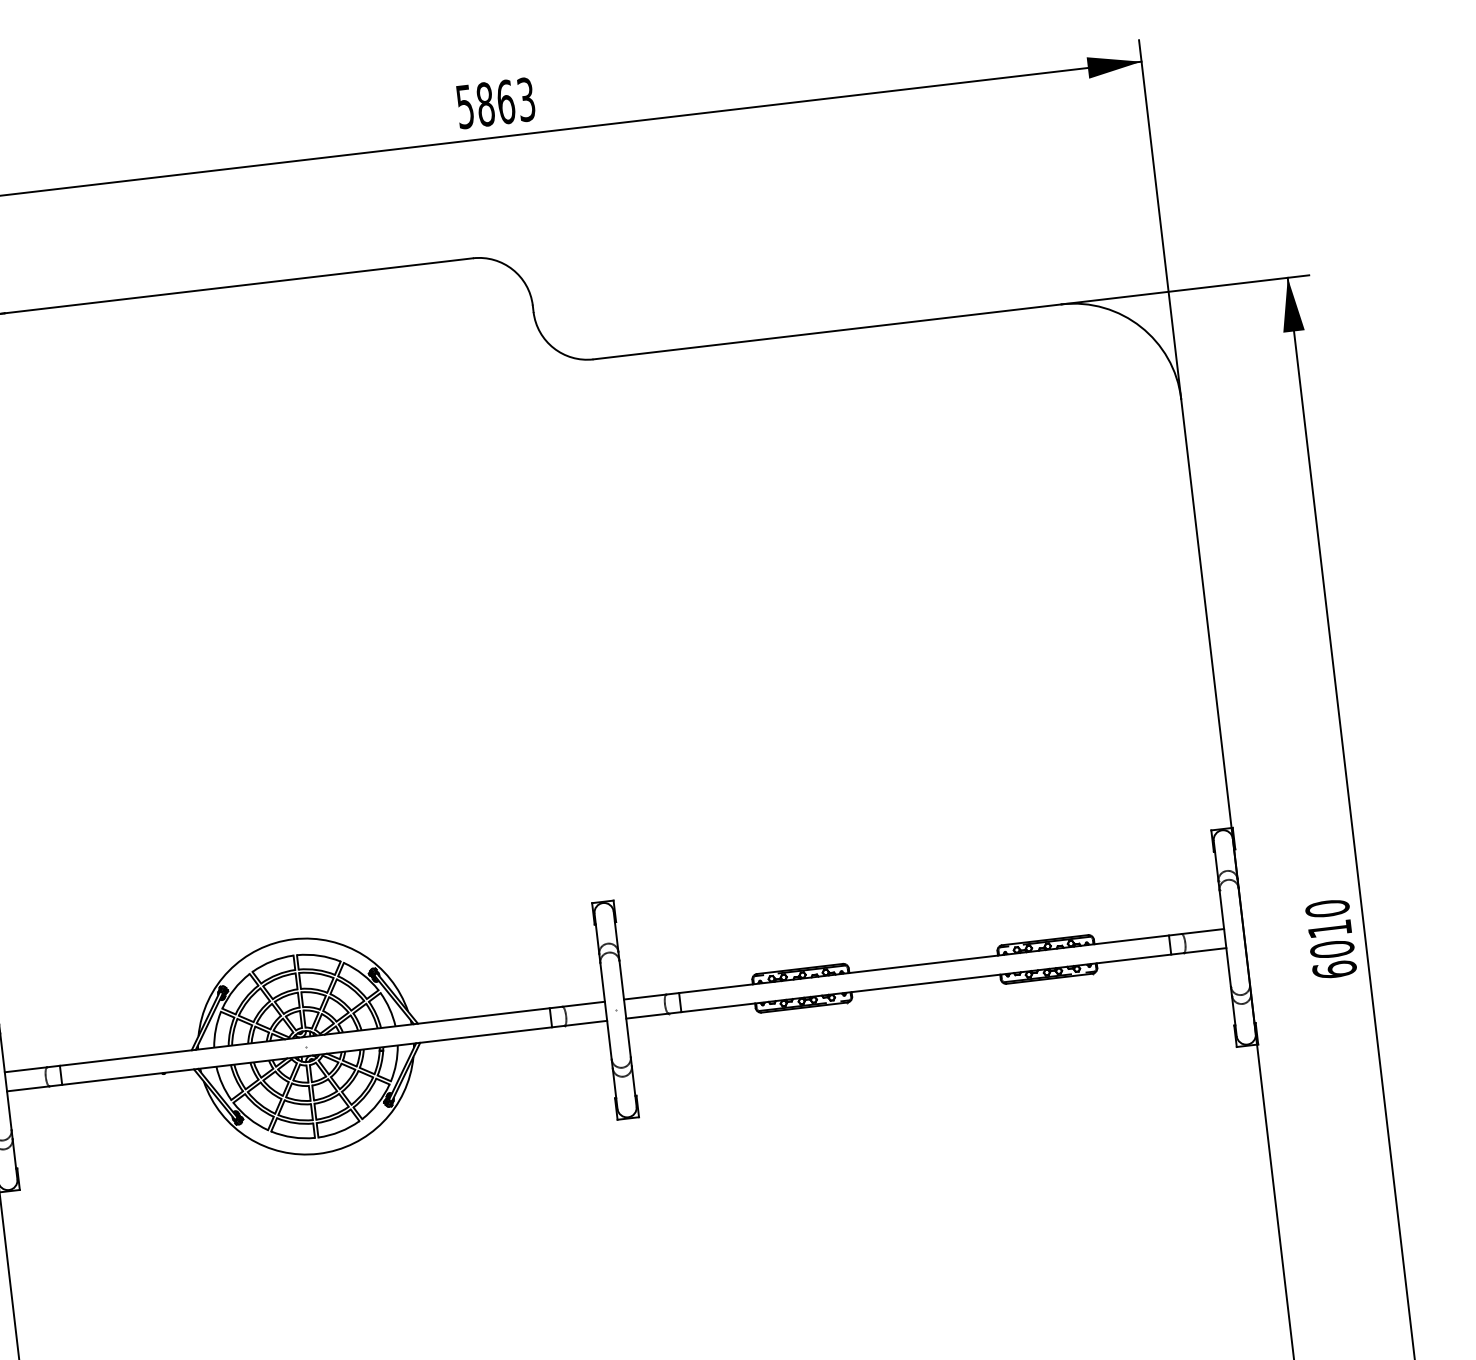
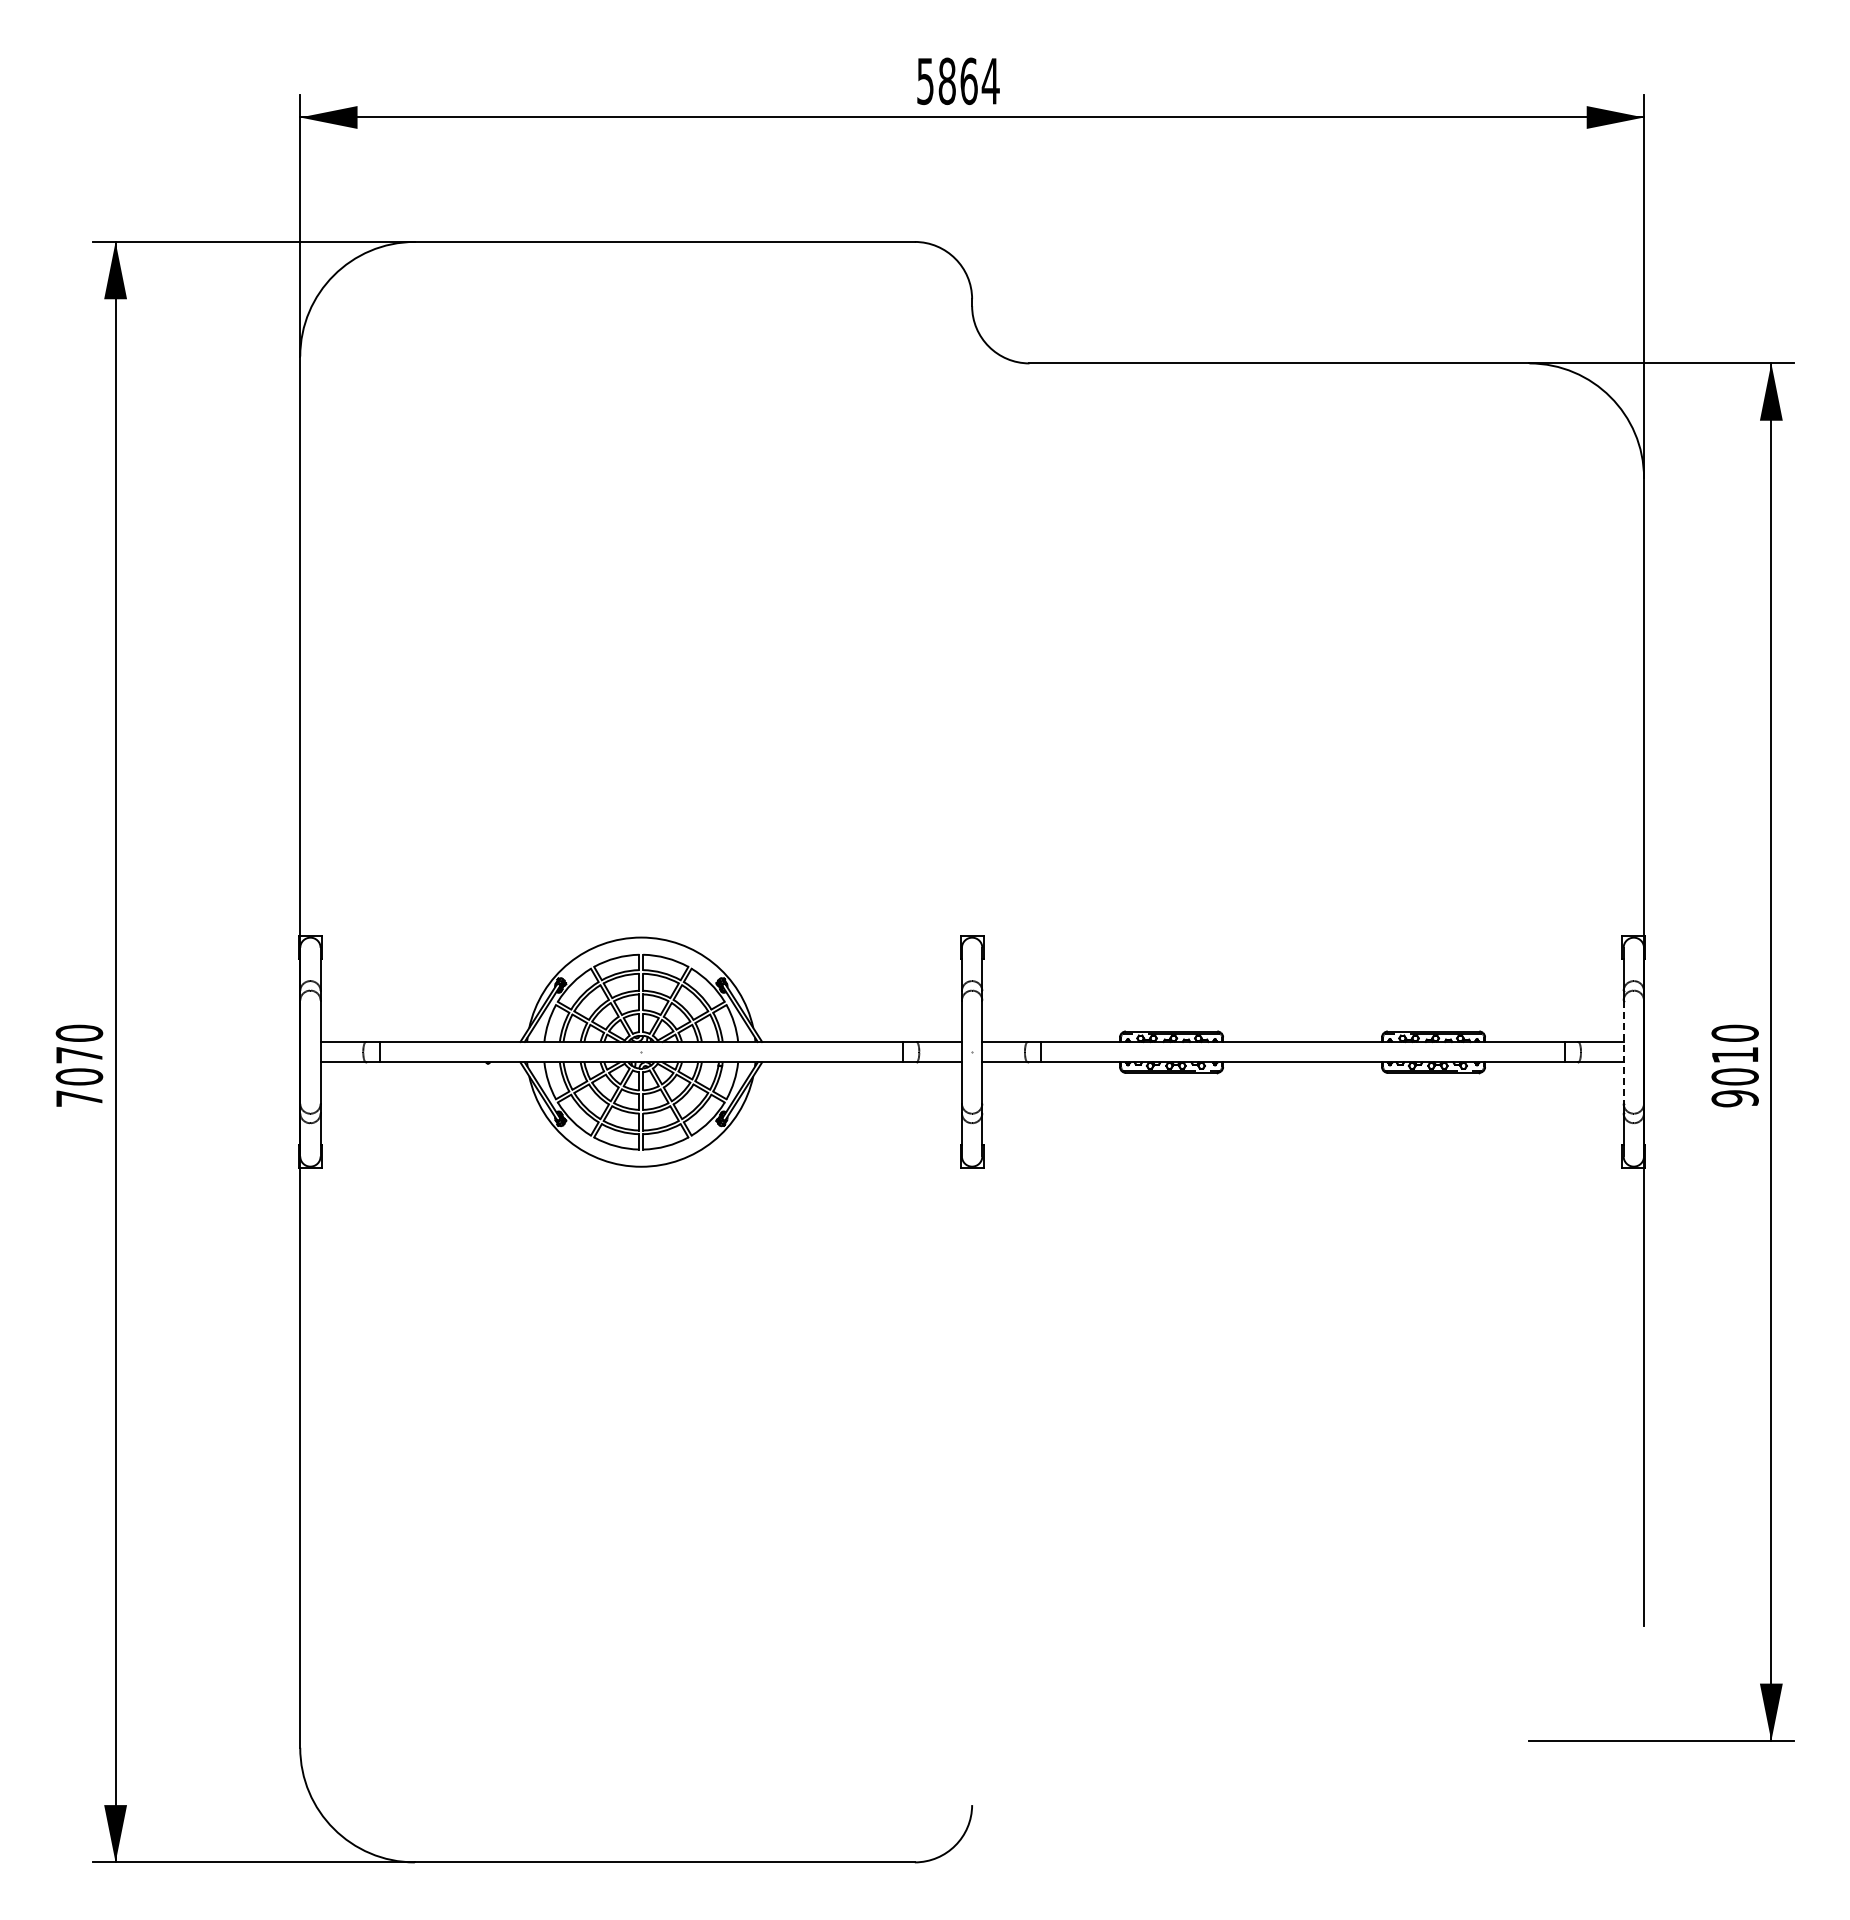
text: (526, 99) -> (990, 81), 5863 -> 5864
line: (1225, 938) -> (1623, 1052), solid -> dashed
text: (1334, 969) -> (1734, 1098), 6010 -> 9010

